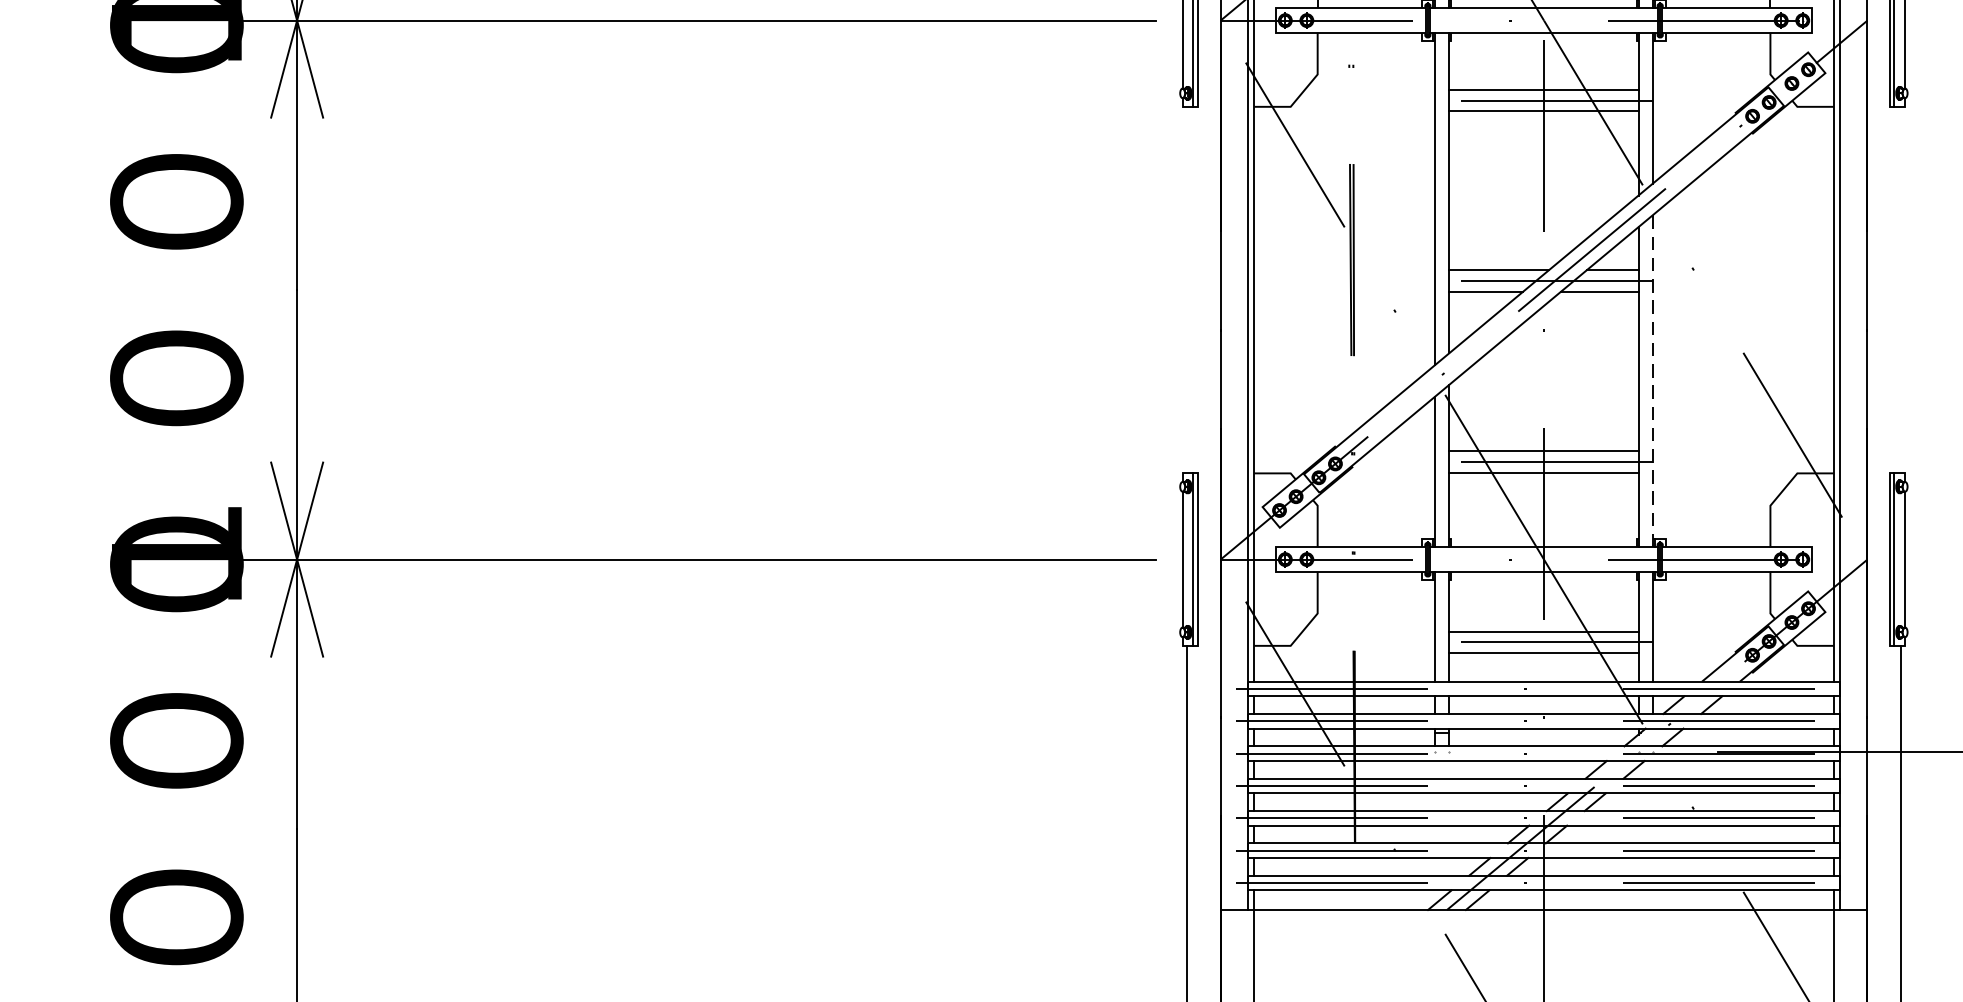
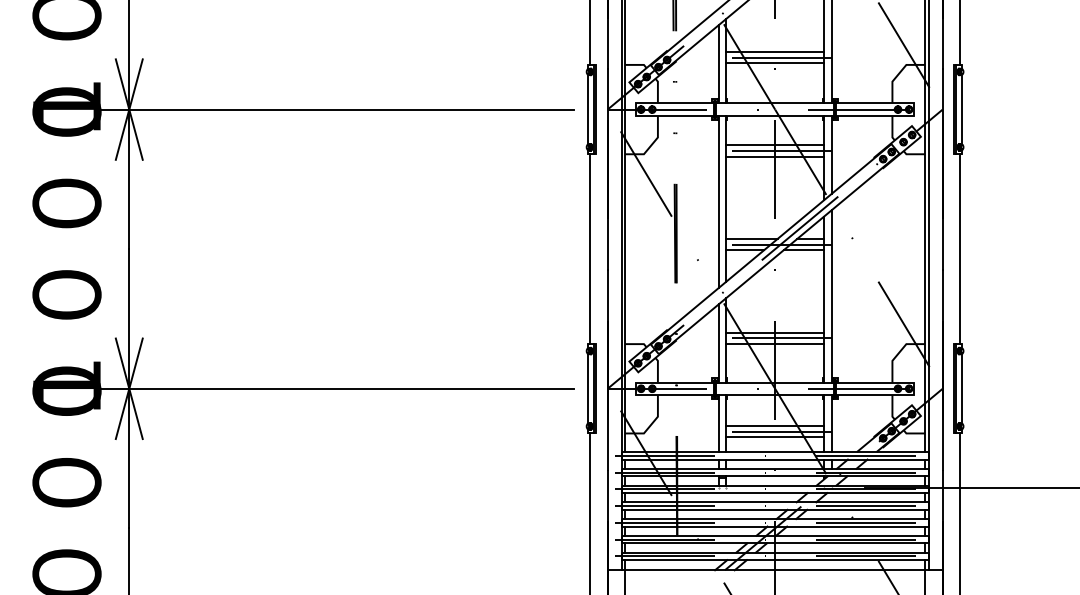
line: (1187, 290) -> (590, 249), added
line: (1901, 290) -> (960, 249), added
line: (1652, 379) -> (831, 295), dashed -> solid

